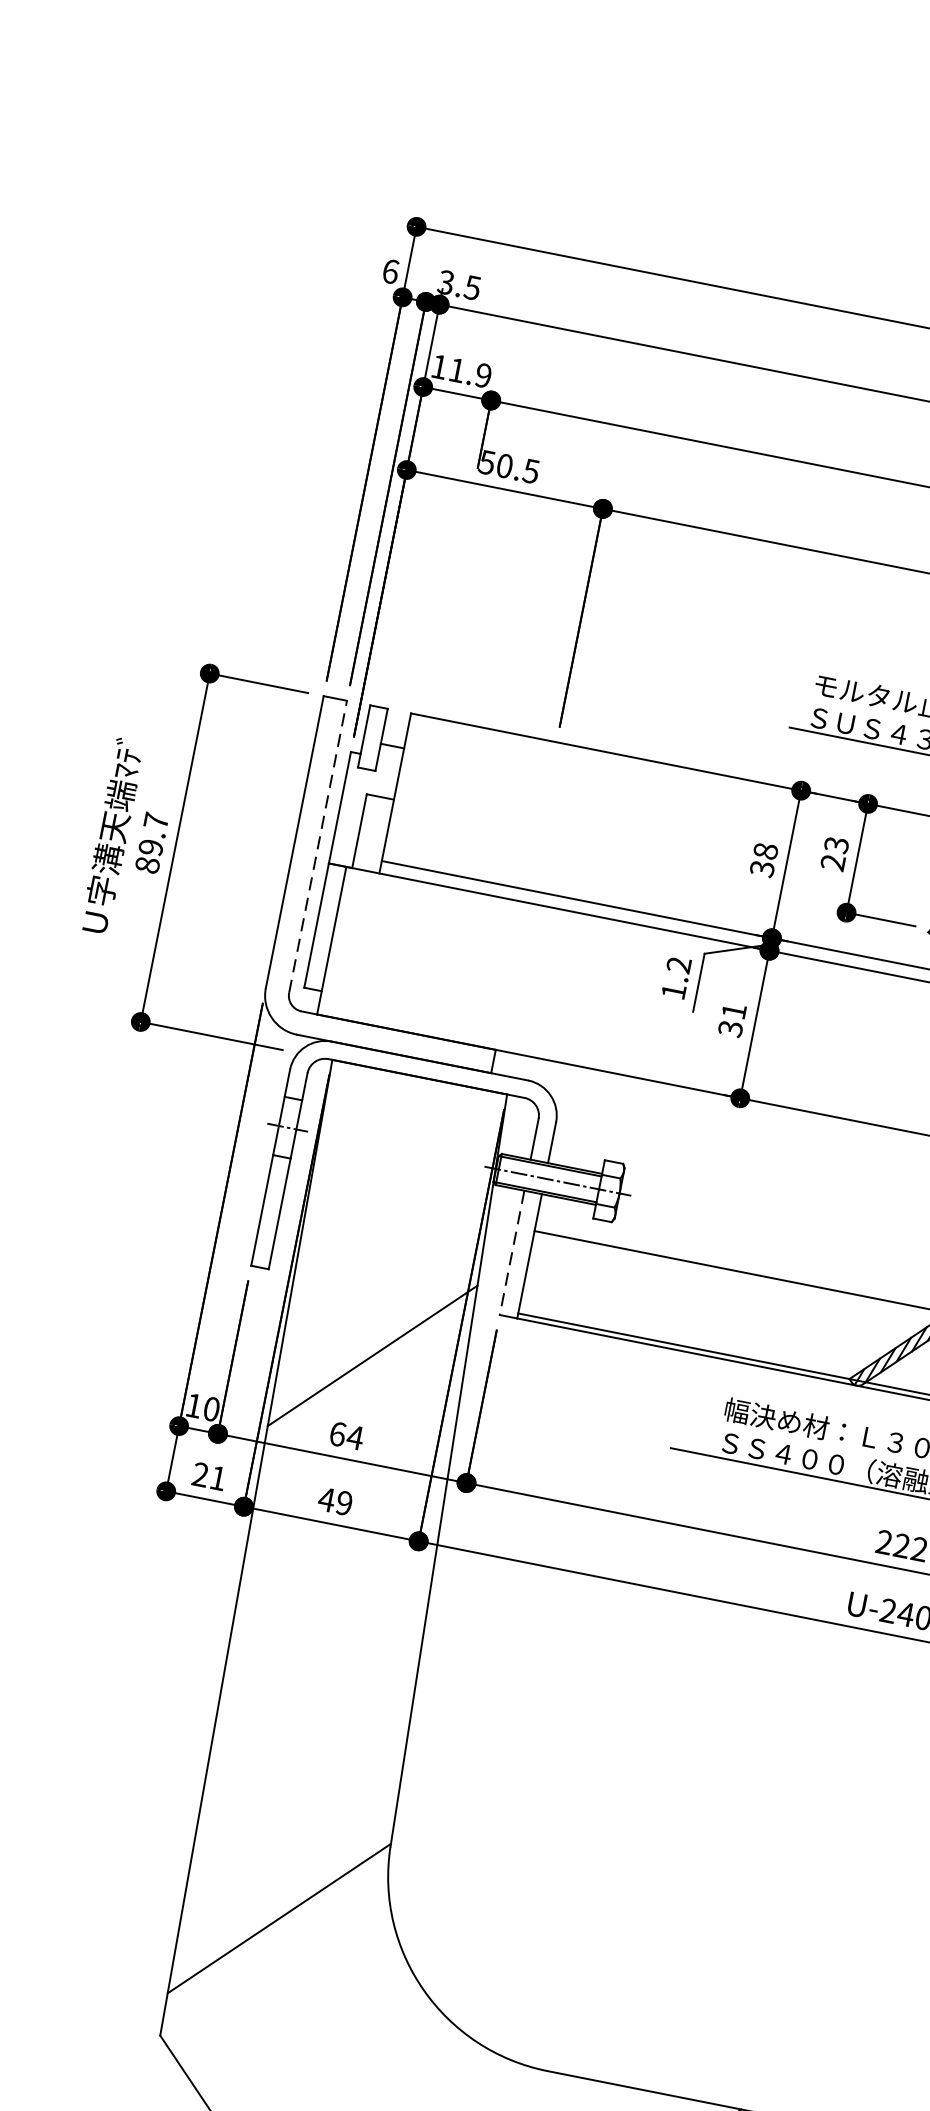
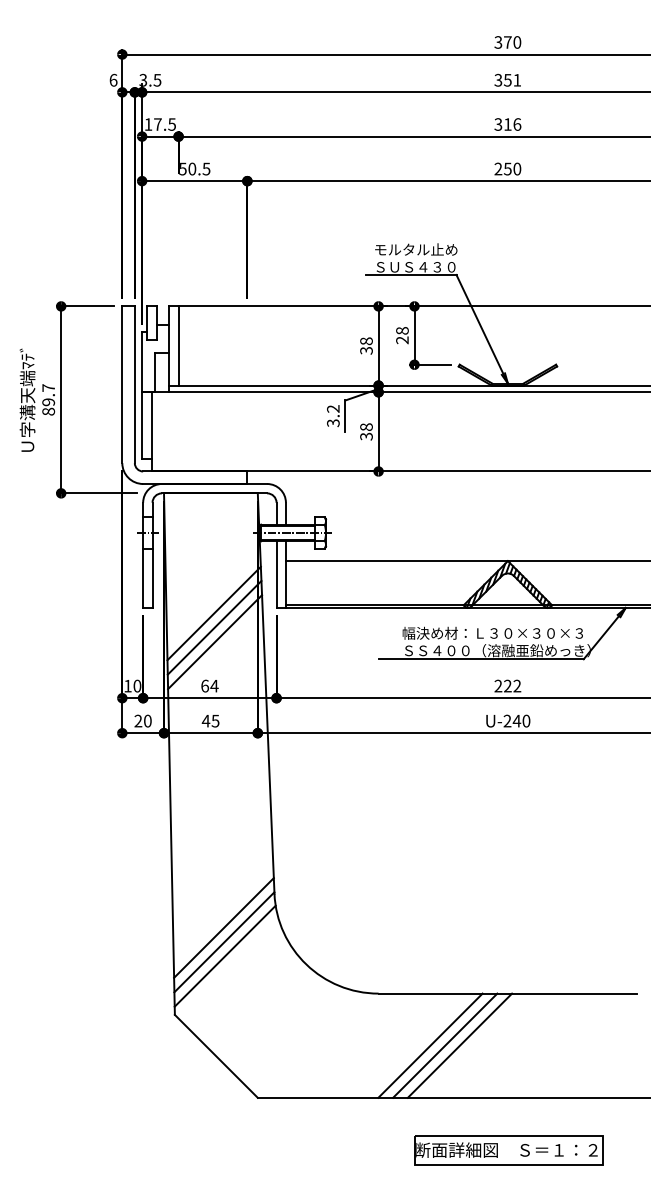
text: (469, 372) -> (164, 124), 11.9 -> 17.5
line: (413, 789) -> (178, 345), added
text: (836, 844) -> (402, 330), 23 -> 28
line: (317, 846) -> (134, 384), dashed -> solid
text: (673, 992) -> (333, 423), 1.2 -> 3.2
text: (734, 1009) -> (366, 426), 31 -> 38
line: (511, 1254) -> (276, 575), dashed -> solid
line: (380, 1301) -> (213, 613), added
line: (376, 1328) -> (214, 627), added
text: (217, 1476) -> (147, 720), 21 -> 20
text: (344, 1502) -> (215, 720), 49 -> 45
line: (283, 1890) -> (223, 927), added
line: (274, 1943) -> (224, 955), added

